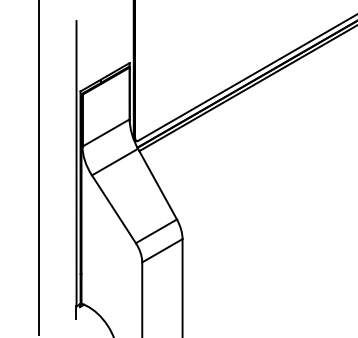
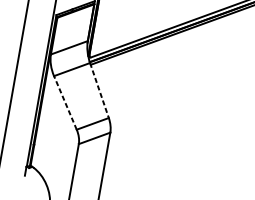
line: (157, 184) -> (99, 90), solid -> dashed
line: (113, 208) -> (65, 102), solid -> dashed

